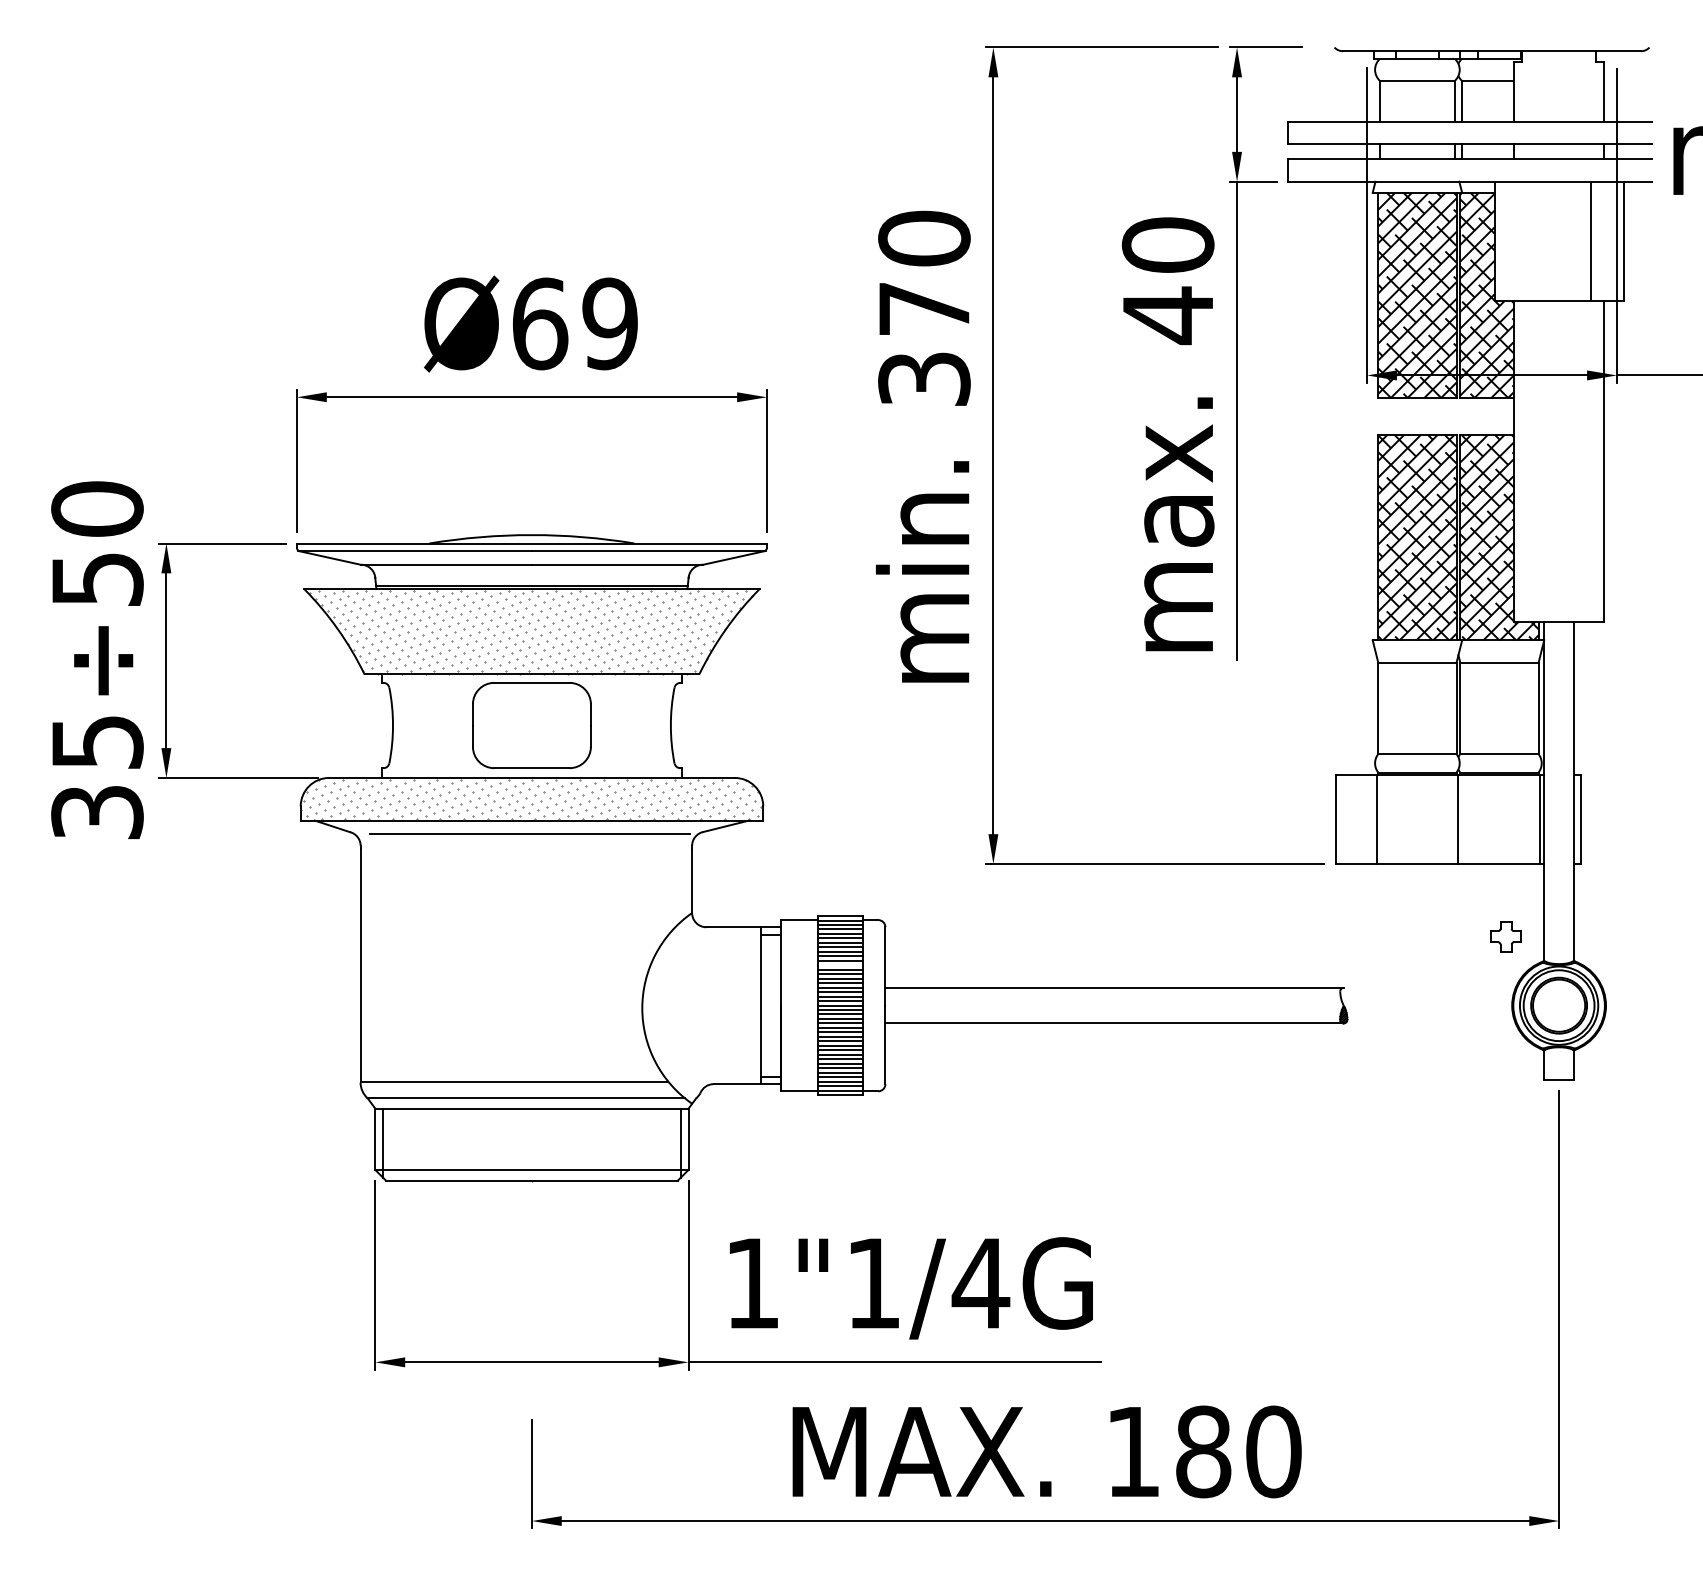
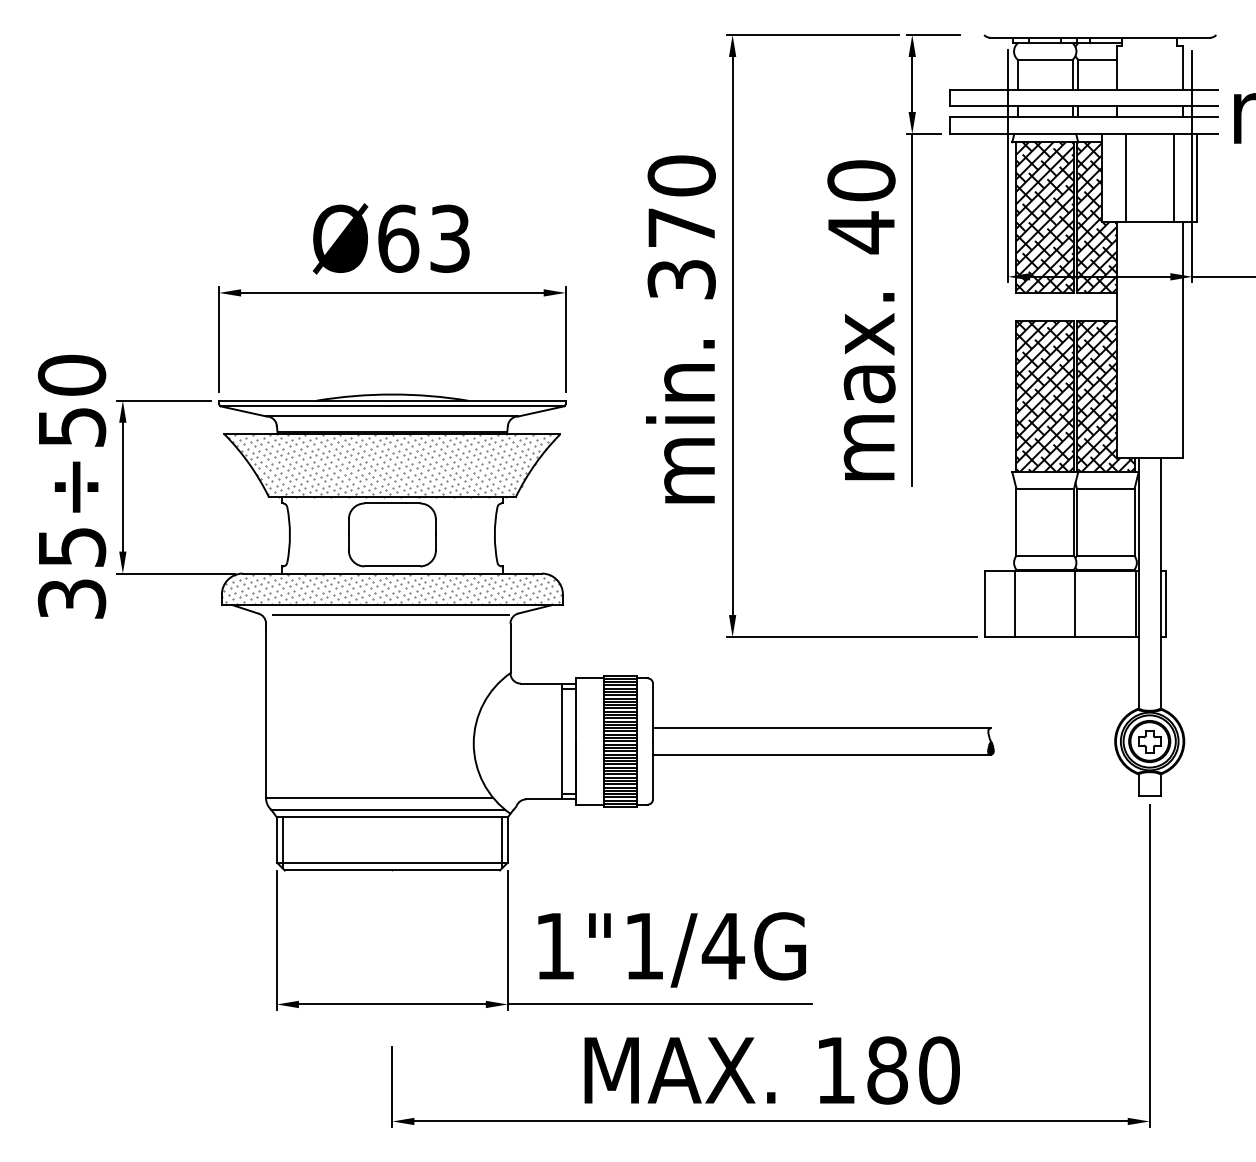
line: (1526, 241) -> (1125, 178), added
text: (609, 323) -> (449, 238), Ø69 -> Ø63
part: (1505, 936) -> (1149, 741), moved
line: (840, 965) -> (619, 711), added

